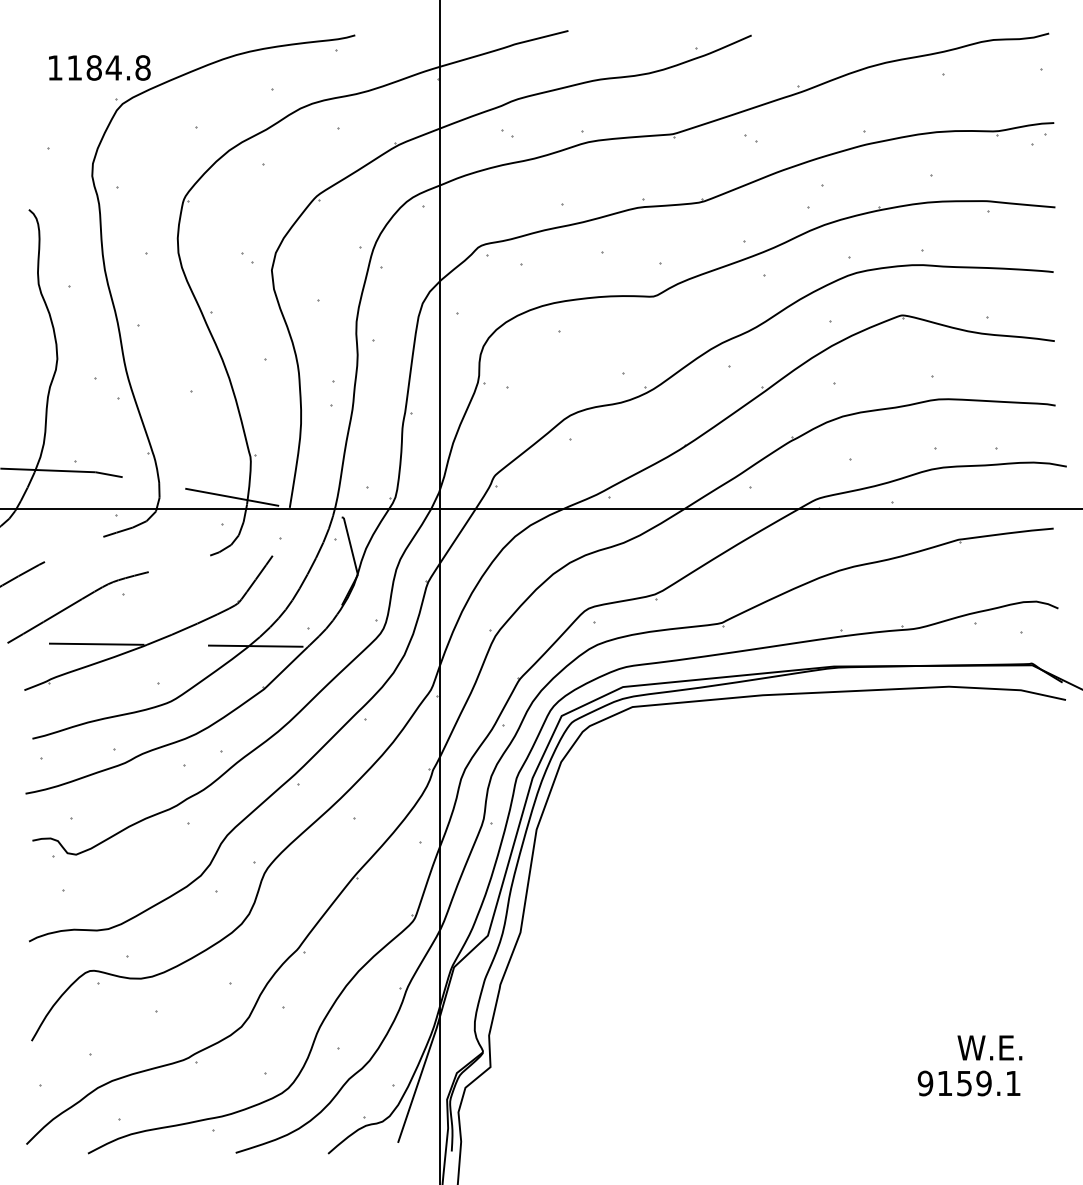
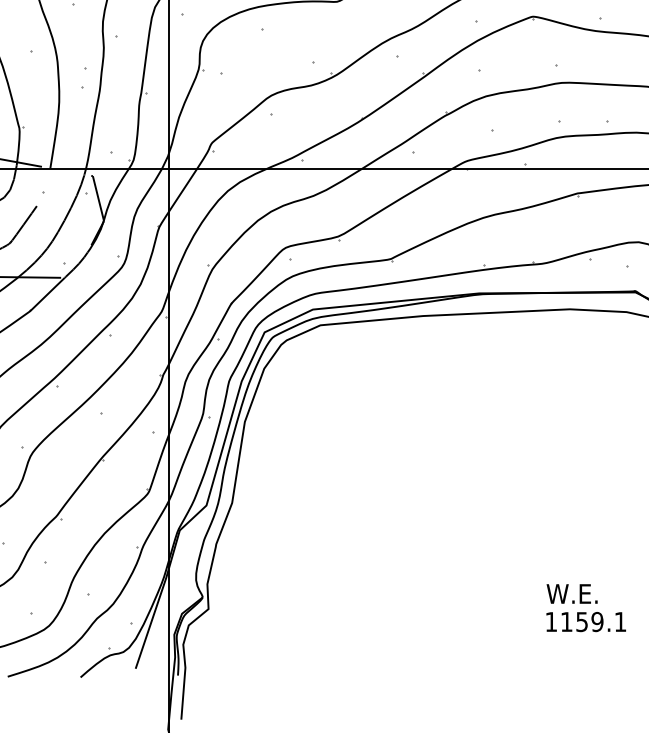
text: (989, 1047) -> (571, 593), moved
text: (925, 1083) -> (551, 622), 9159.1 -> 1159.1

